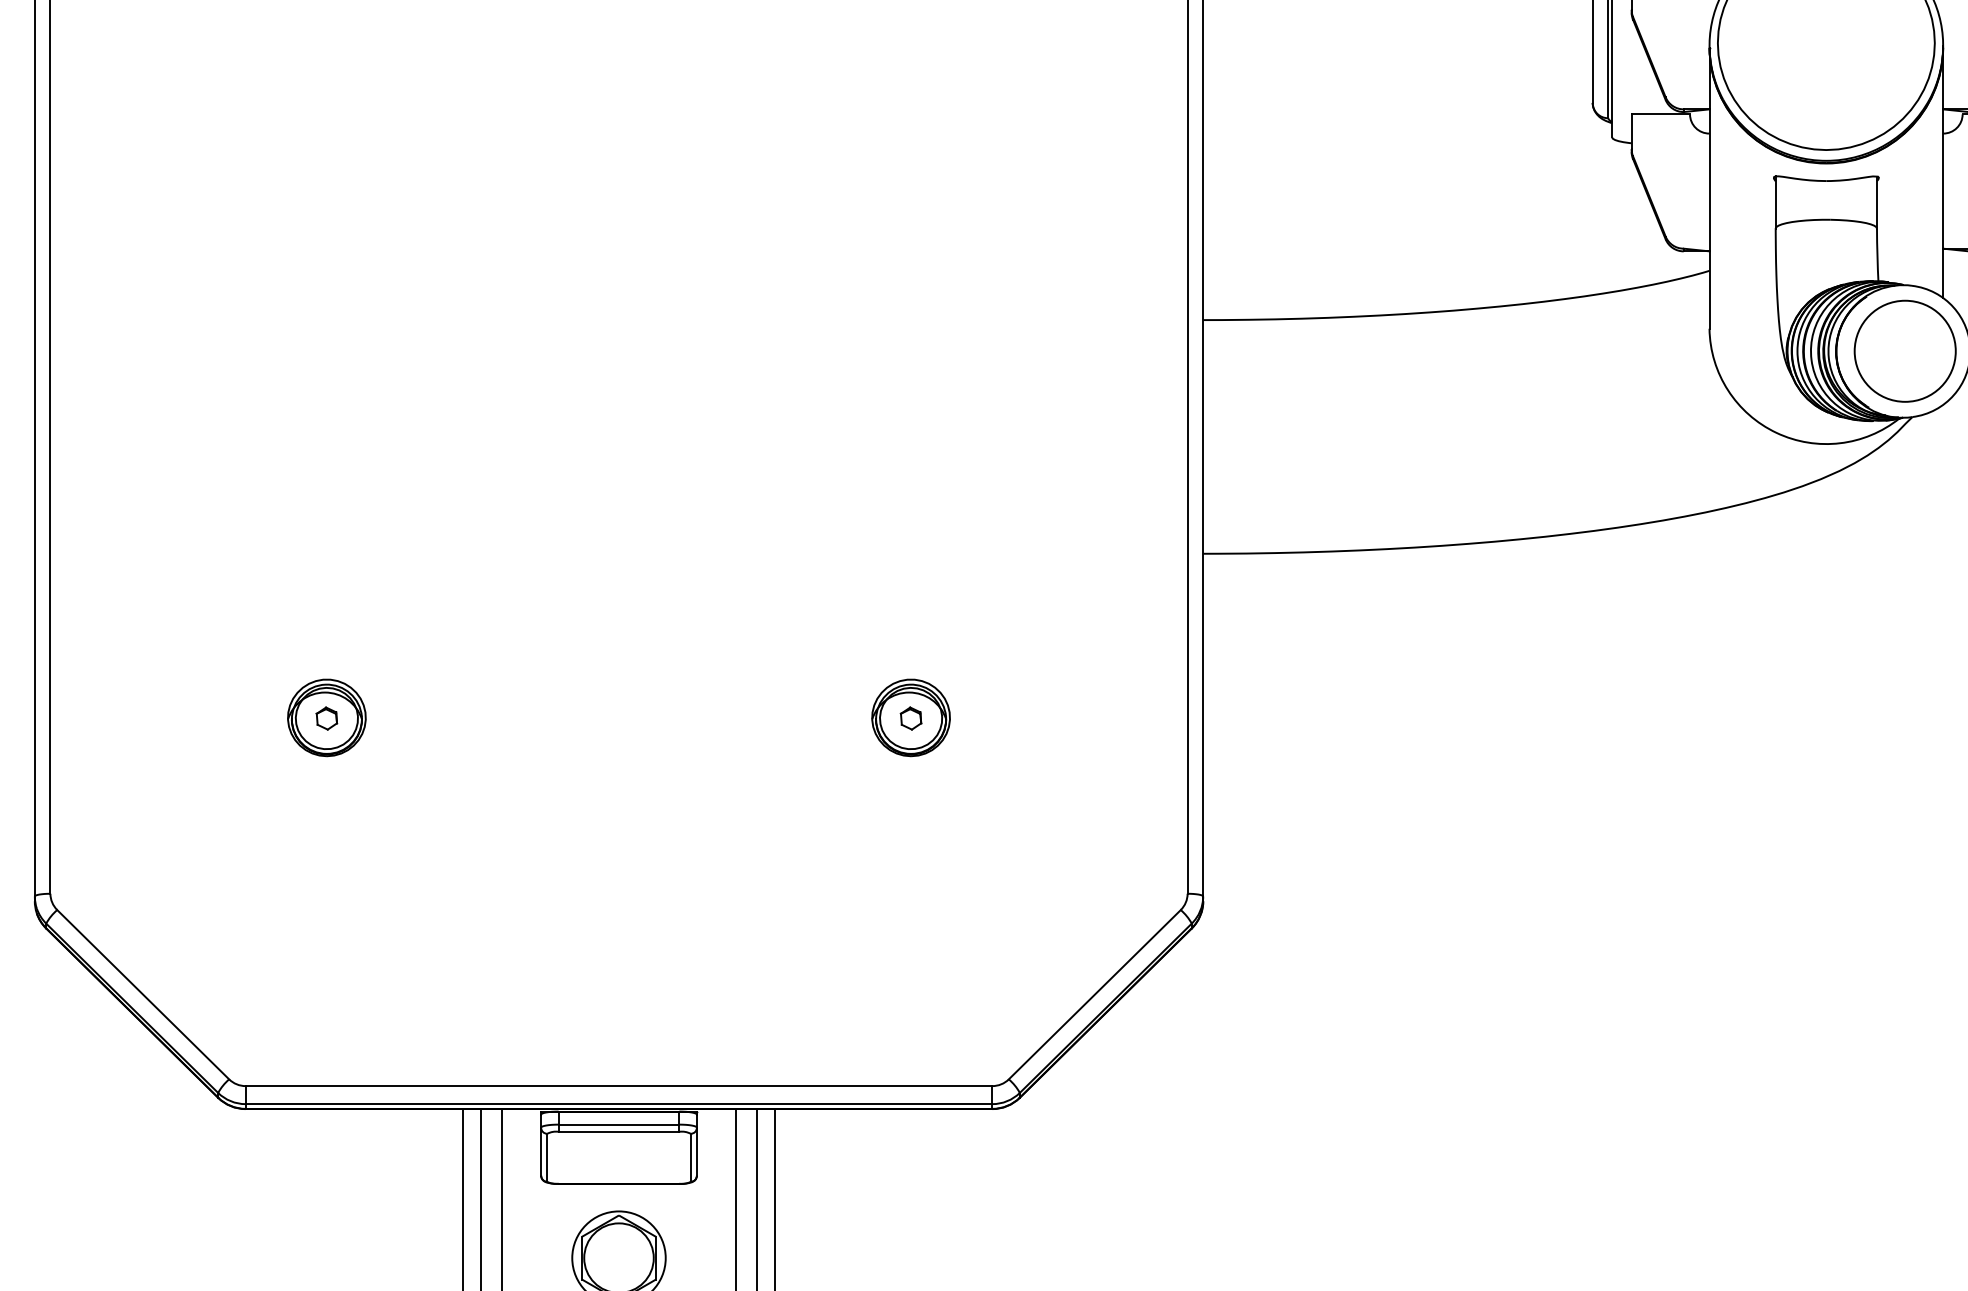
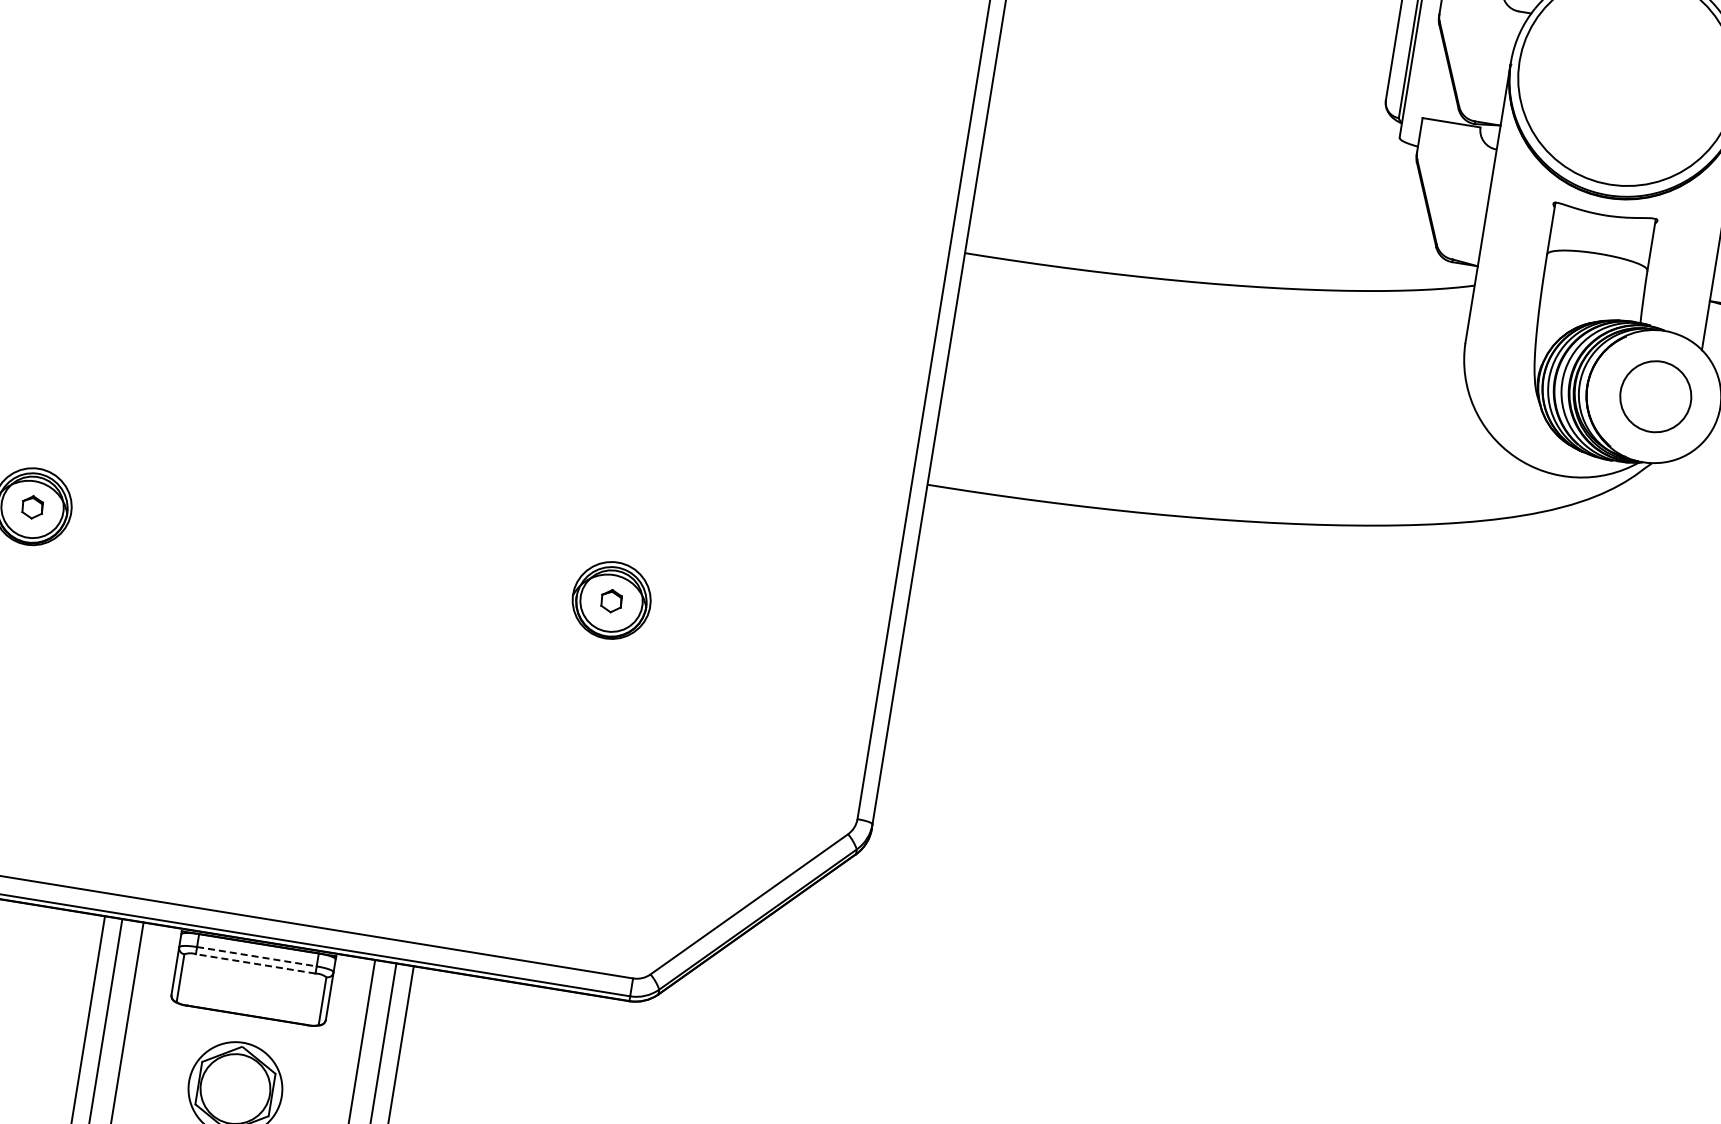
circle: (1904, 350) -> (1655, 395), size x0.7
line: (619, 1124) -> (257, 956), solid -> dashed
line: (618, 1131) -> (255, 963), solid -> dashed

